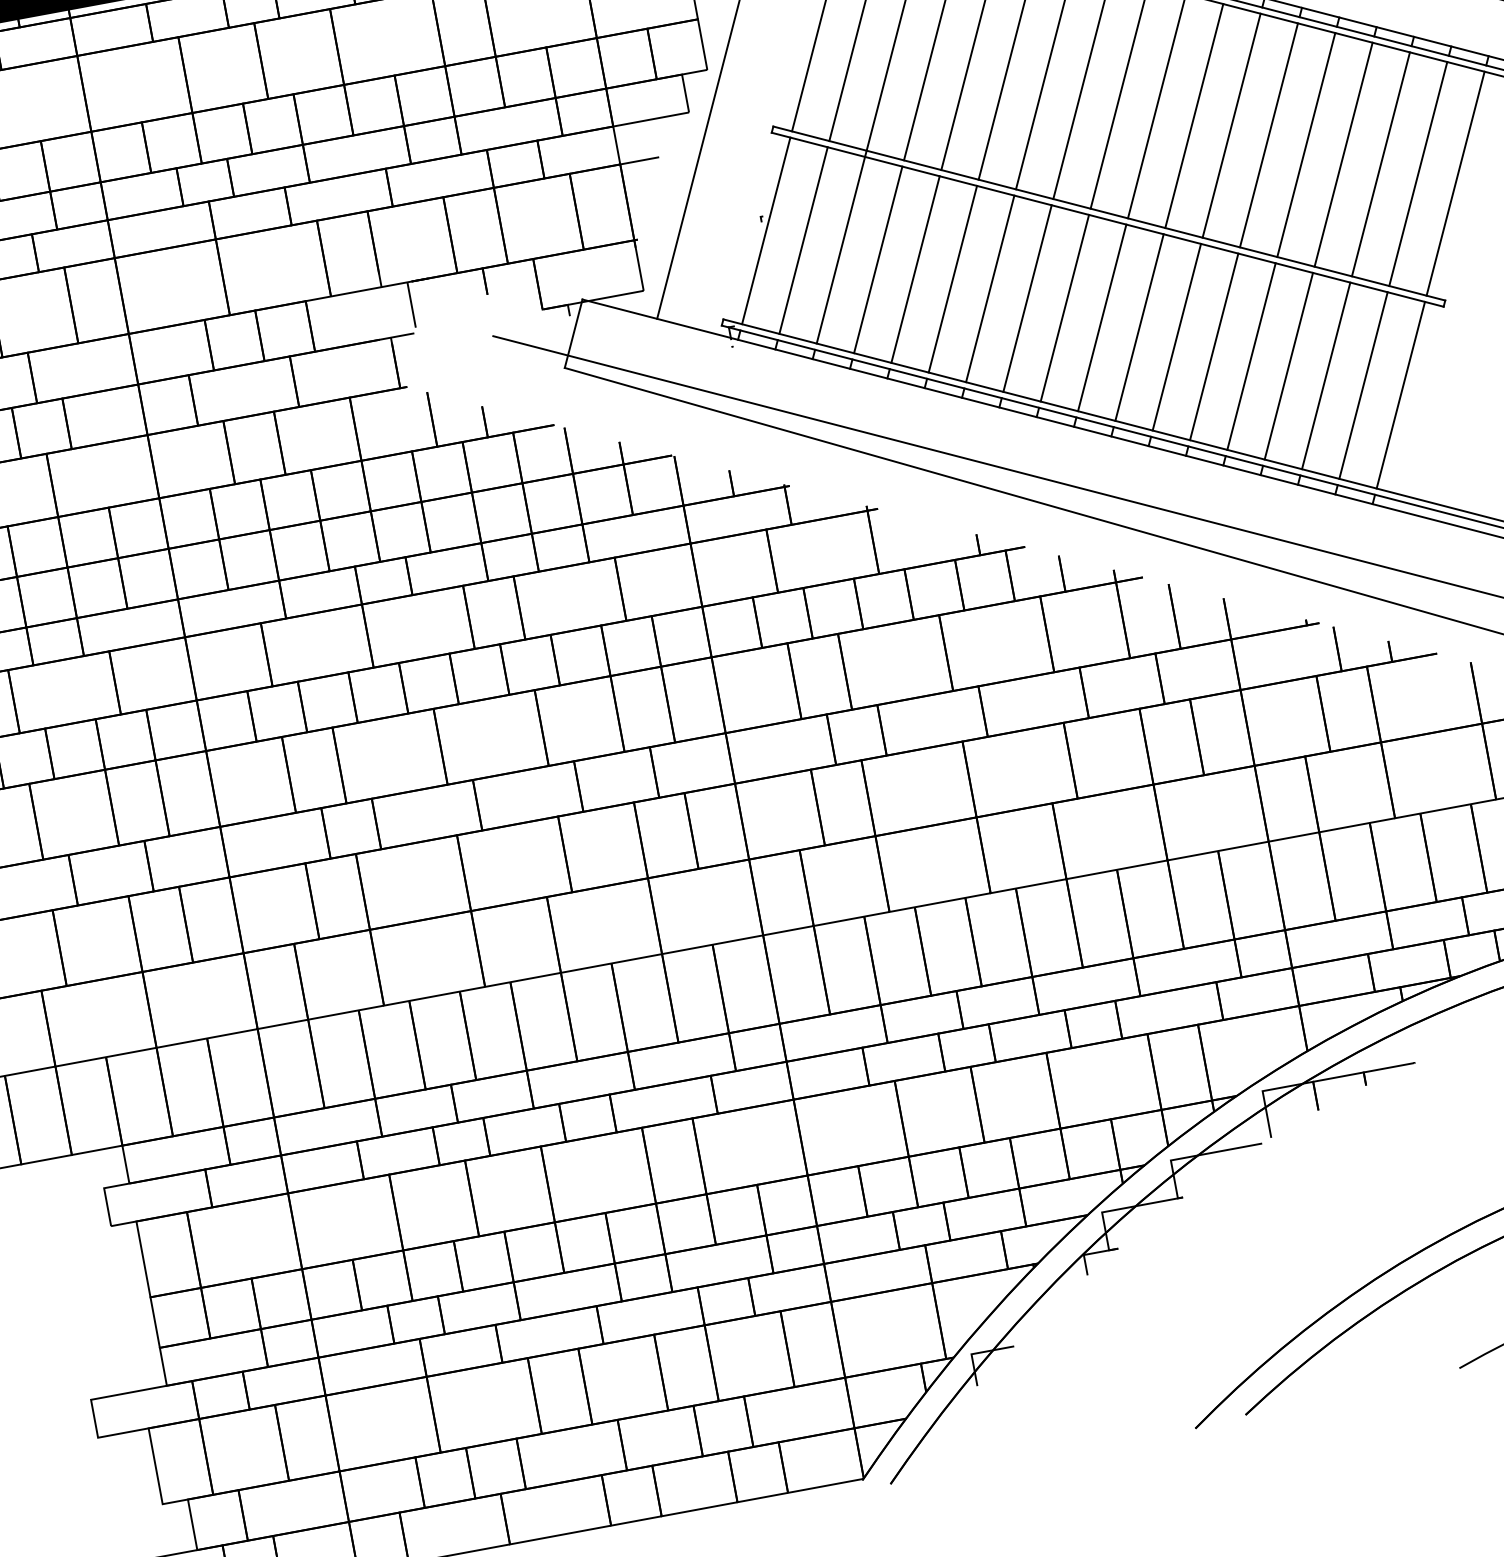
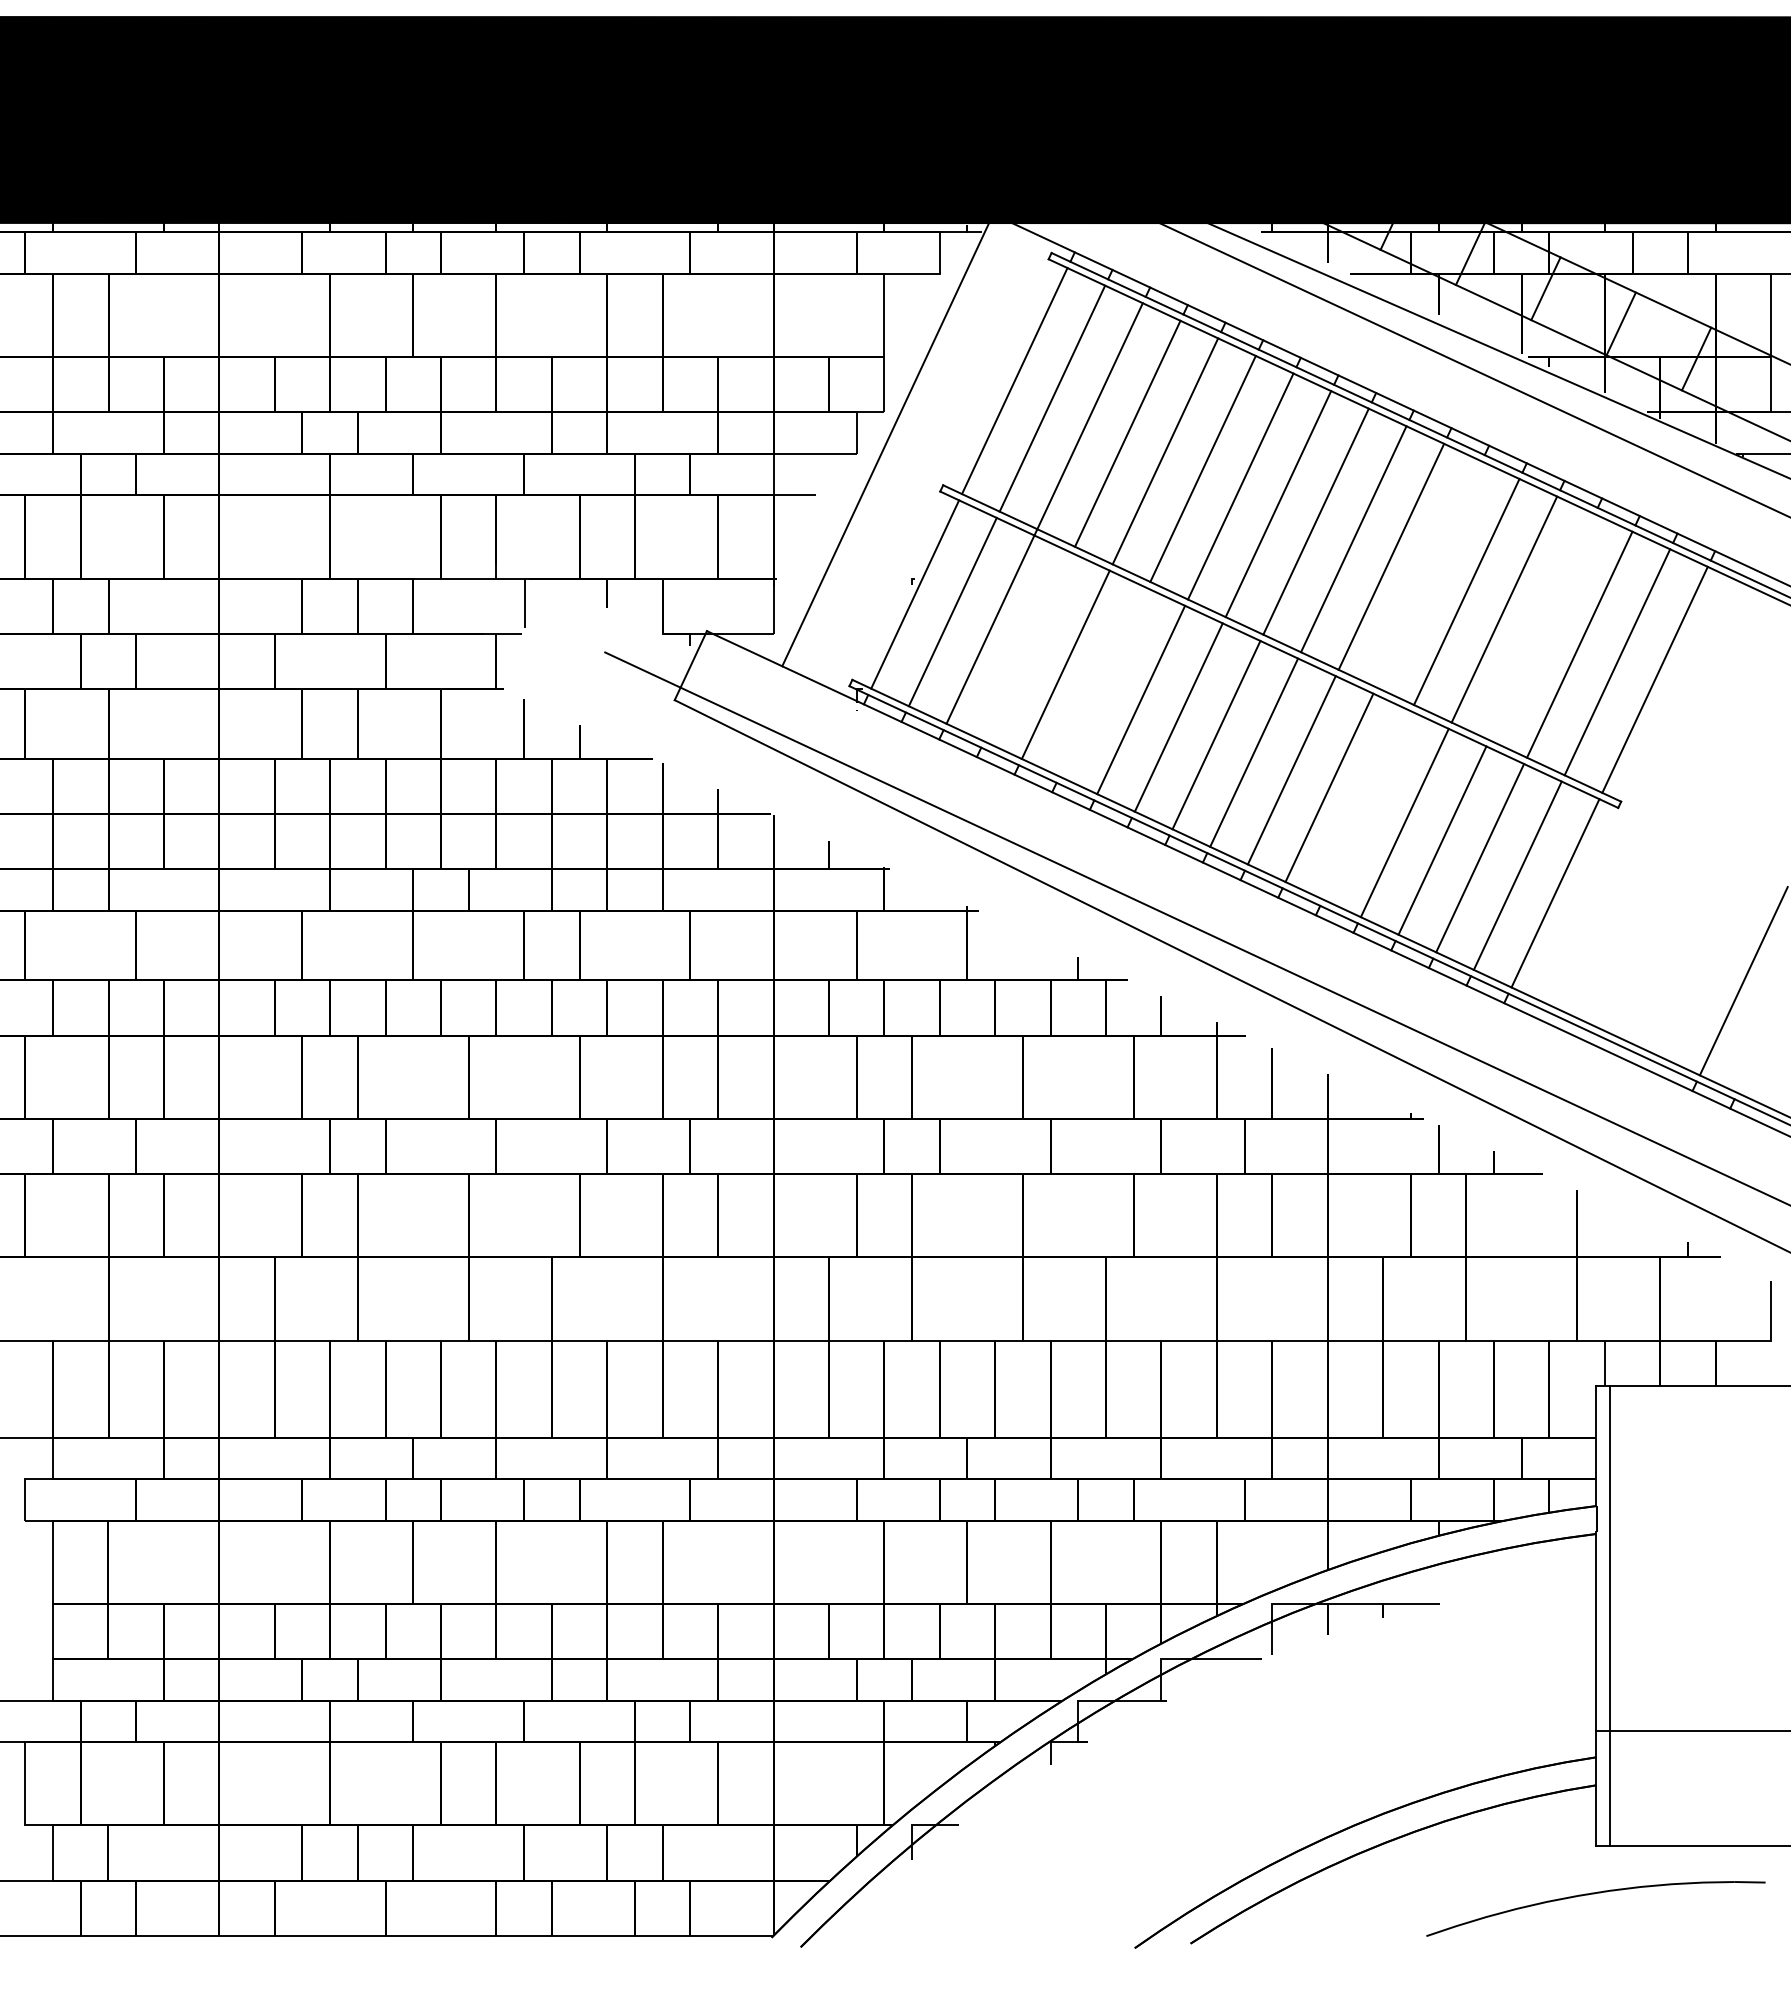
line: (1231, 125) -> (1428, 574), removed
line: (1343, 155) -> (1541, 627), removed
line: (878, 260) -> (1028, 647), removed
line: (952, 279) -> (1103, 682), removed
line: (1214, 346) -> (1367, 805), removed

